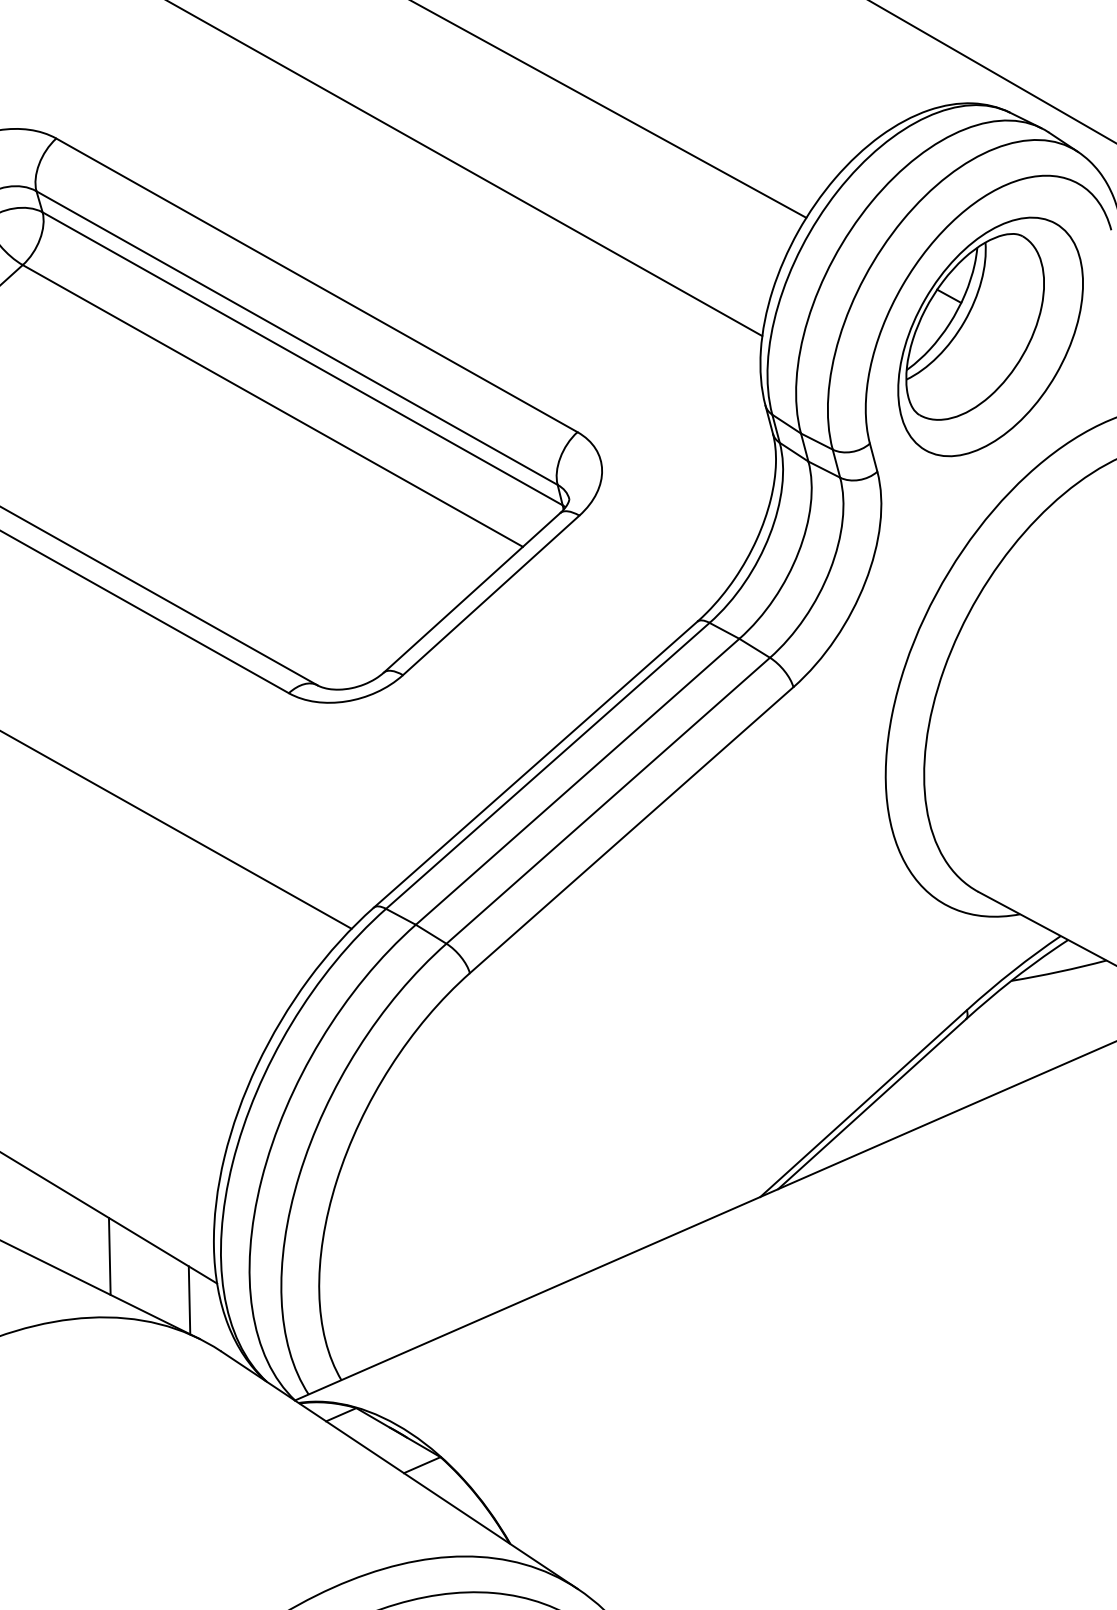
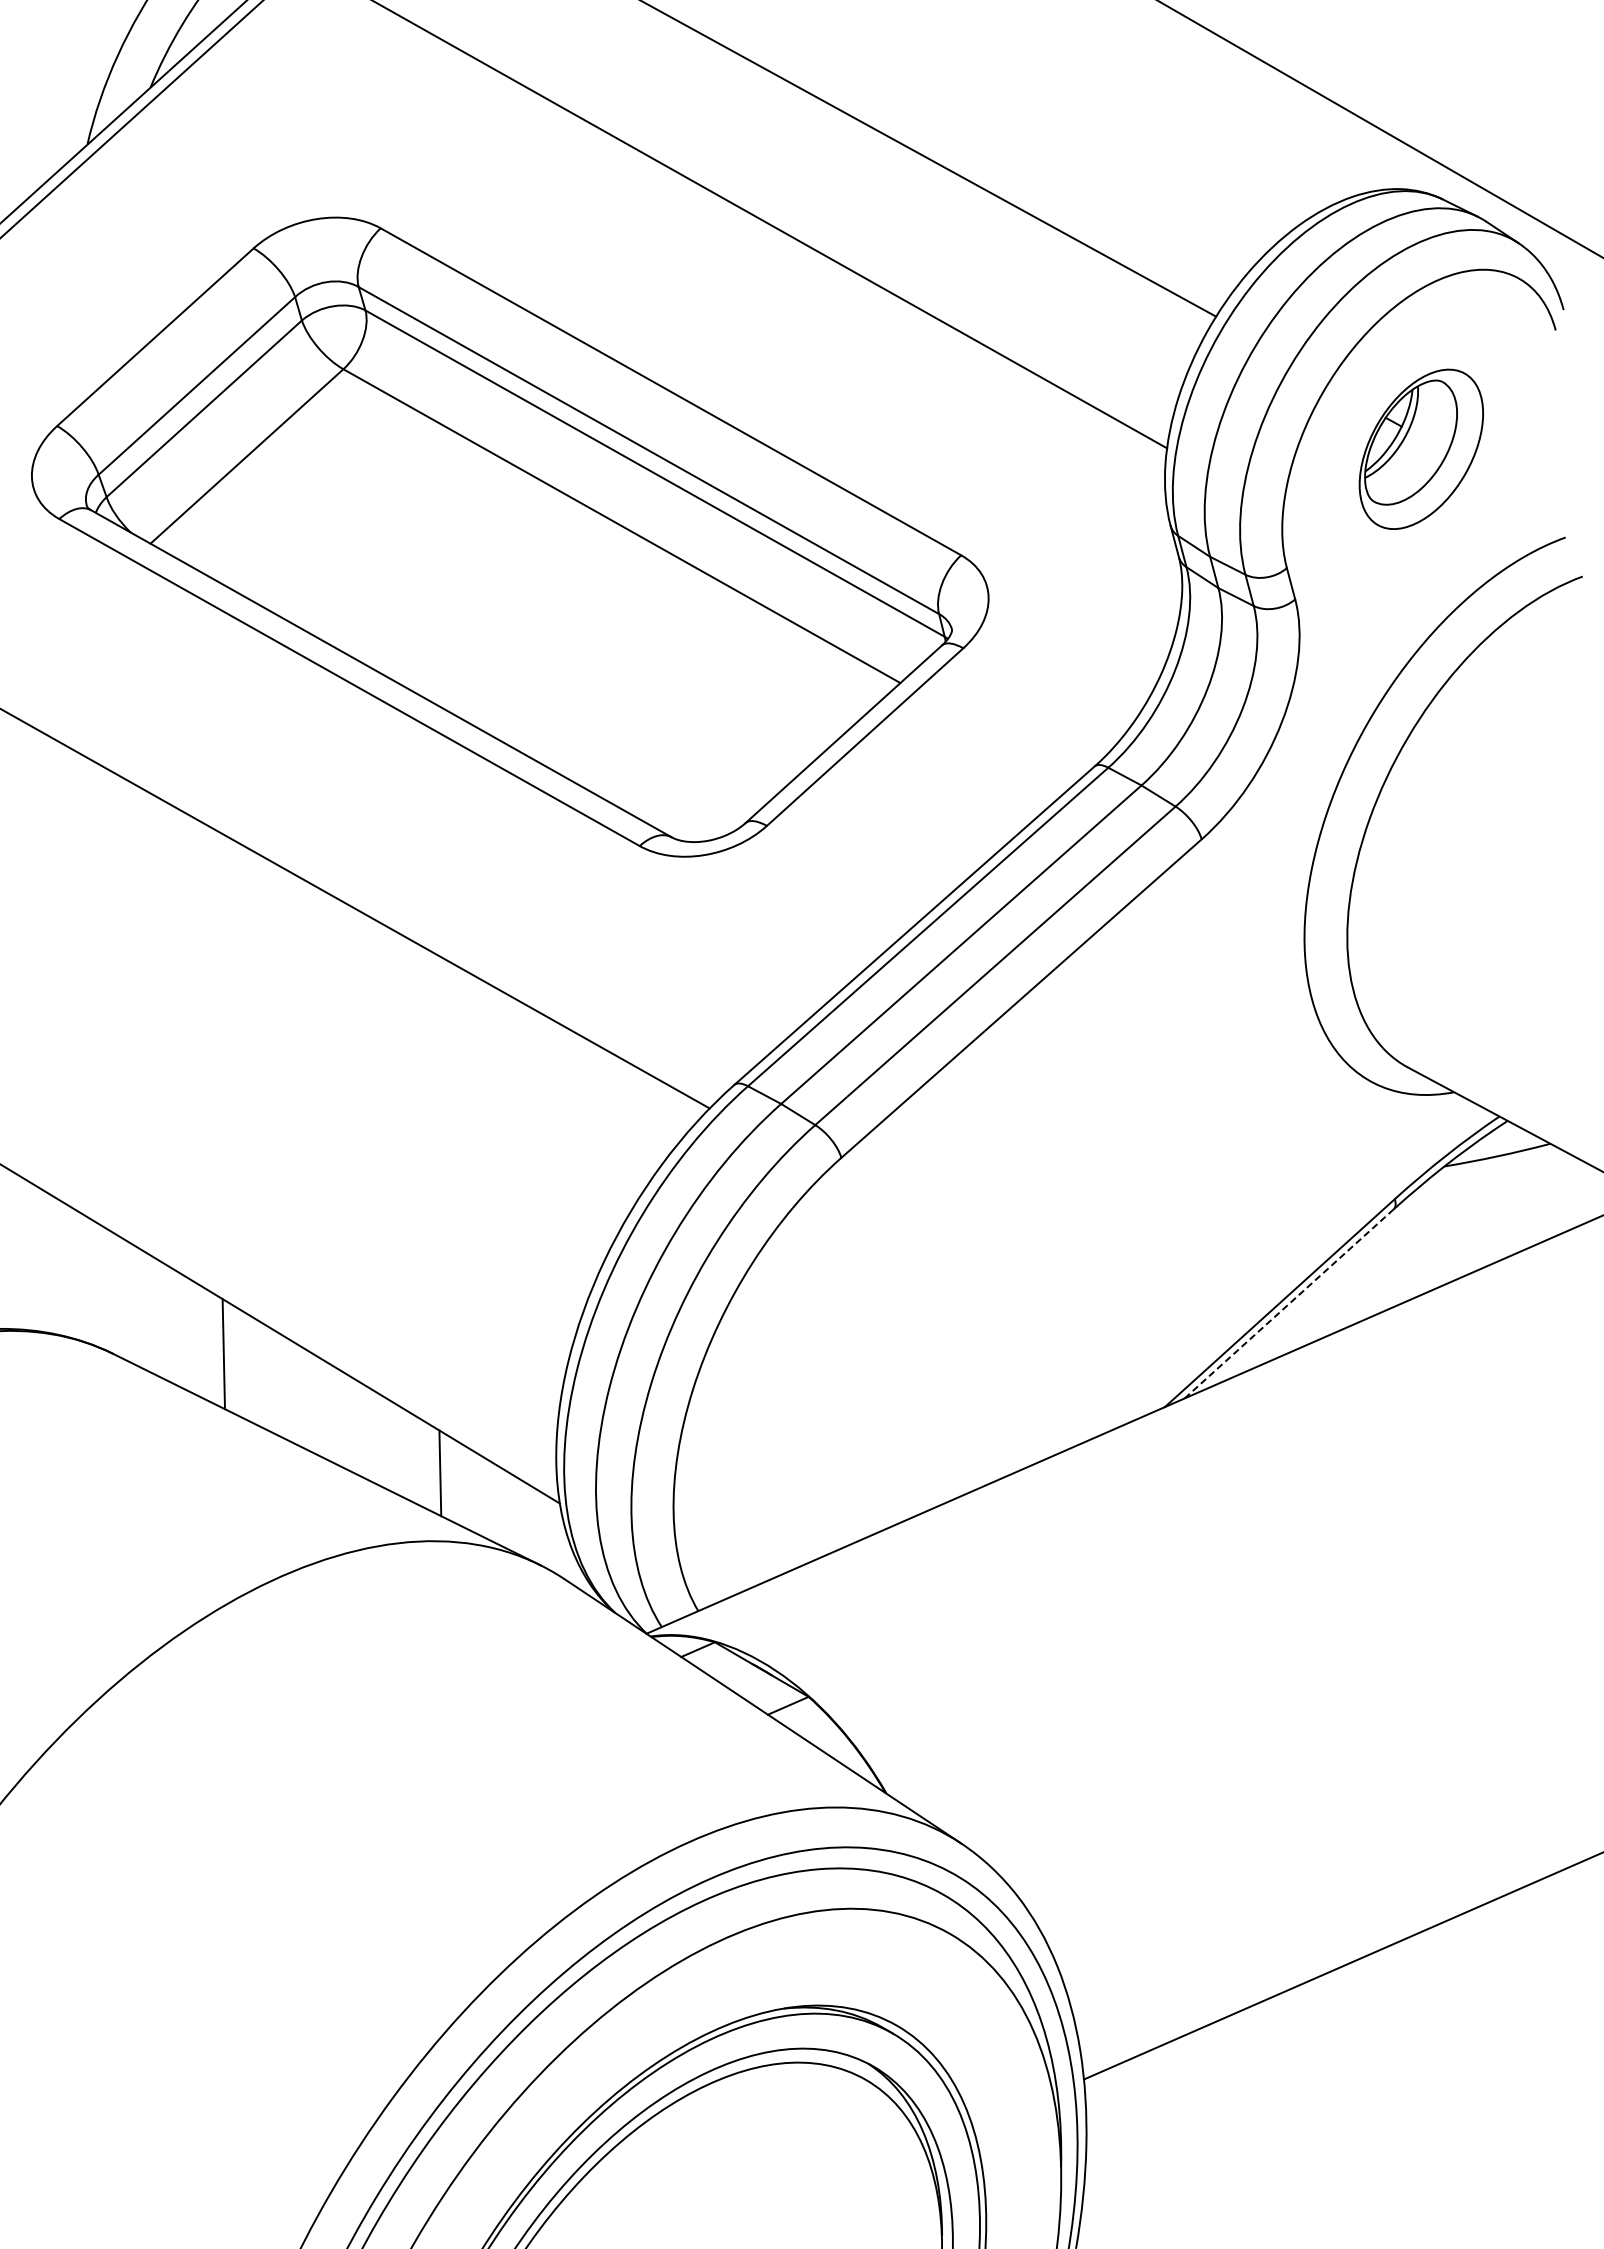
part: (990, 337) -> (1421, 449), size x0.6
line: (871, 1104) -> (1288, 1304), solid -> dashed
line: (188, 1300) -> (528, 1522), removed

